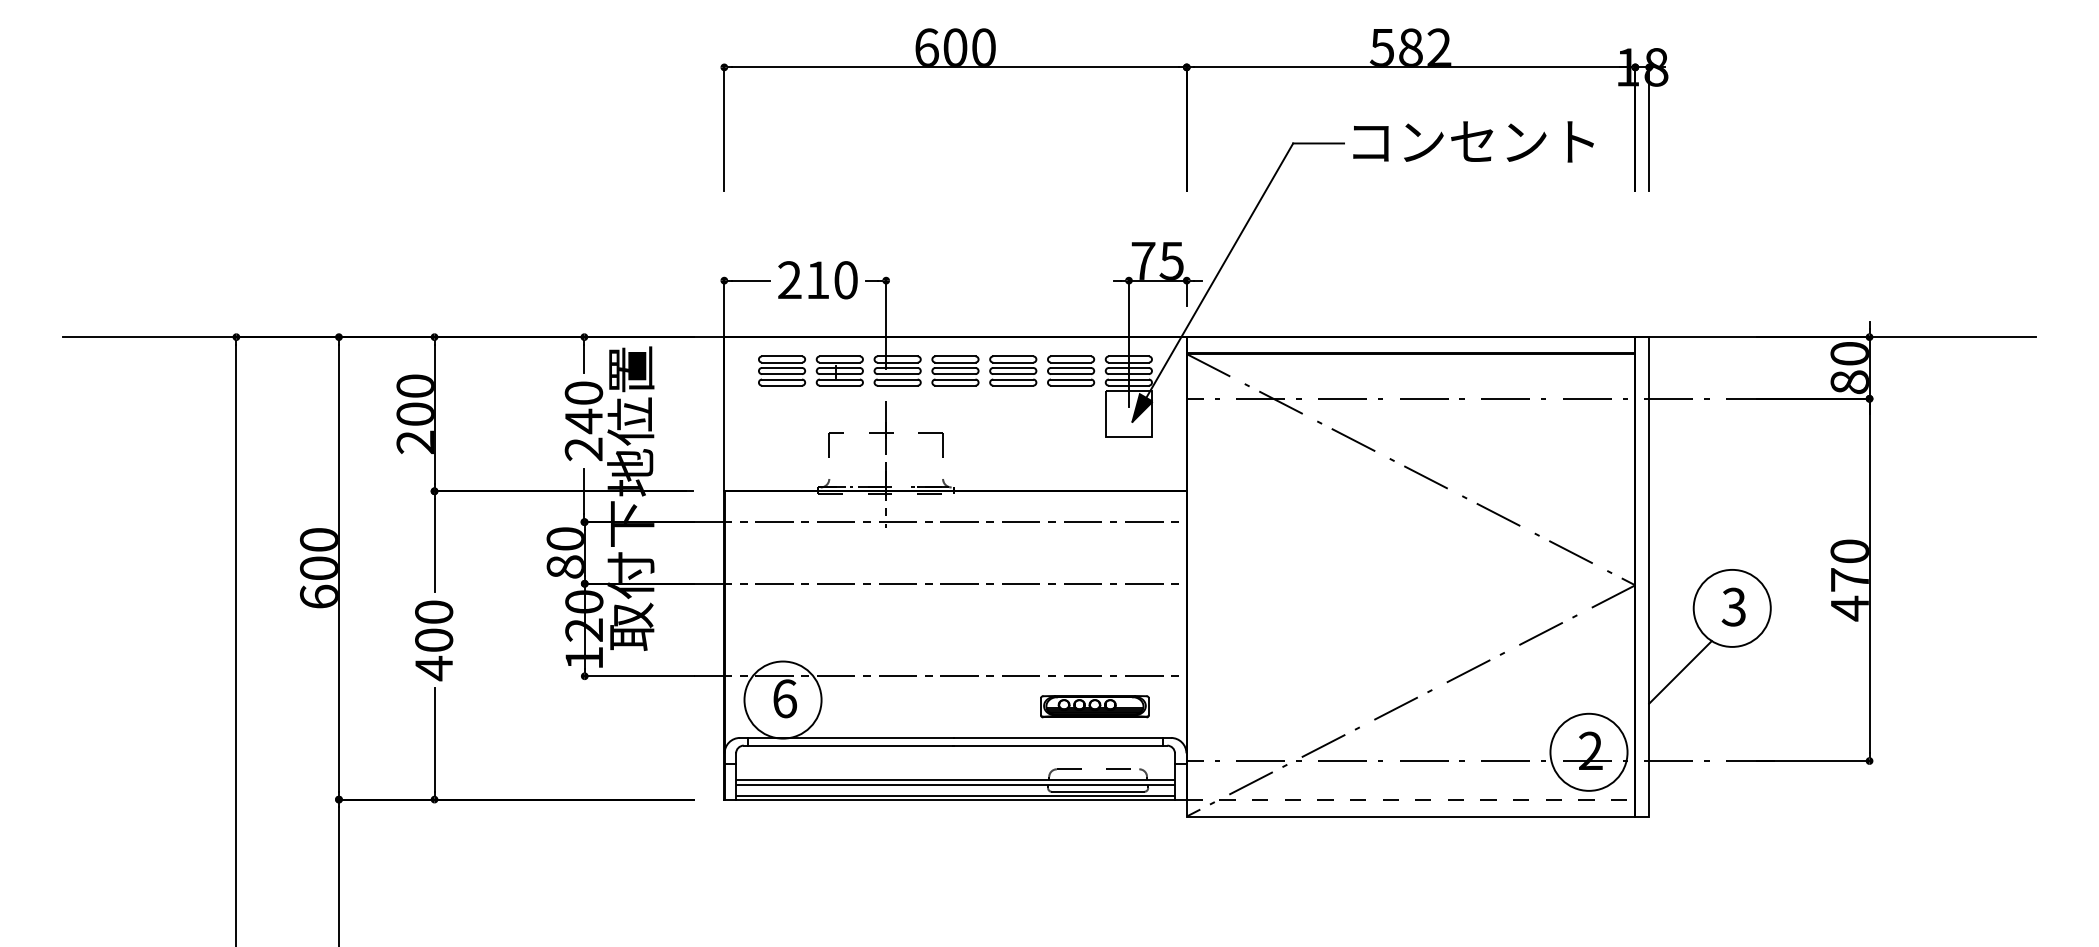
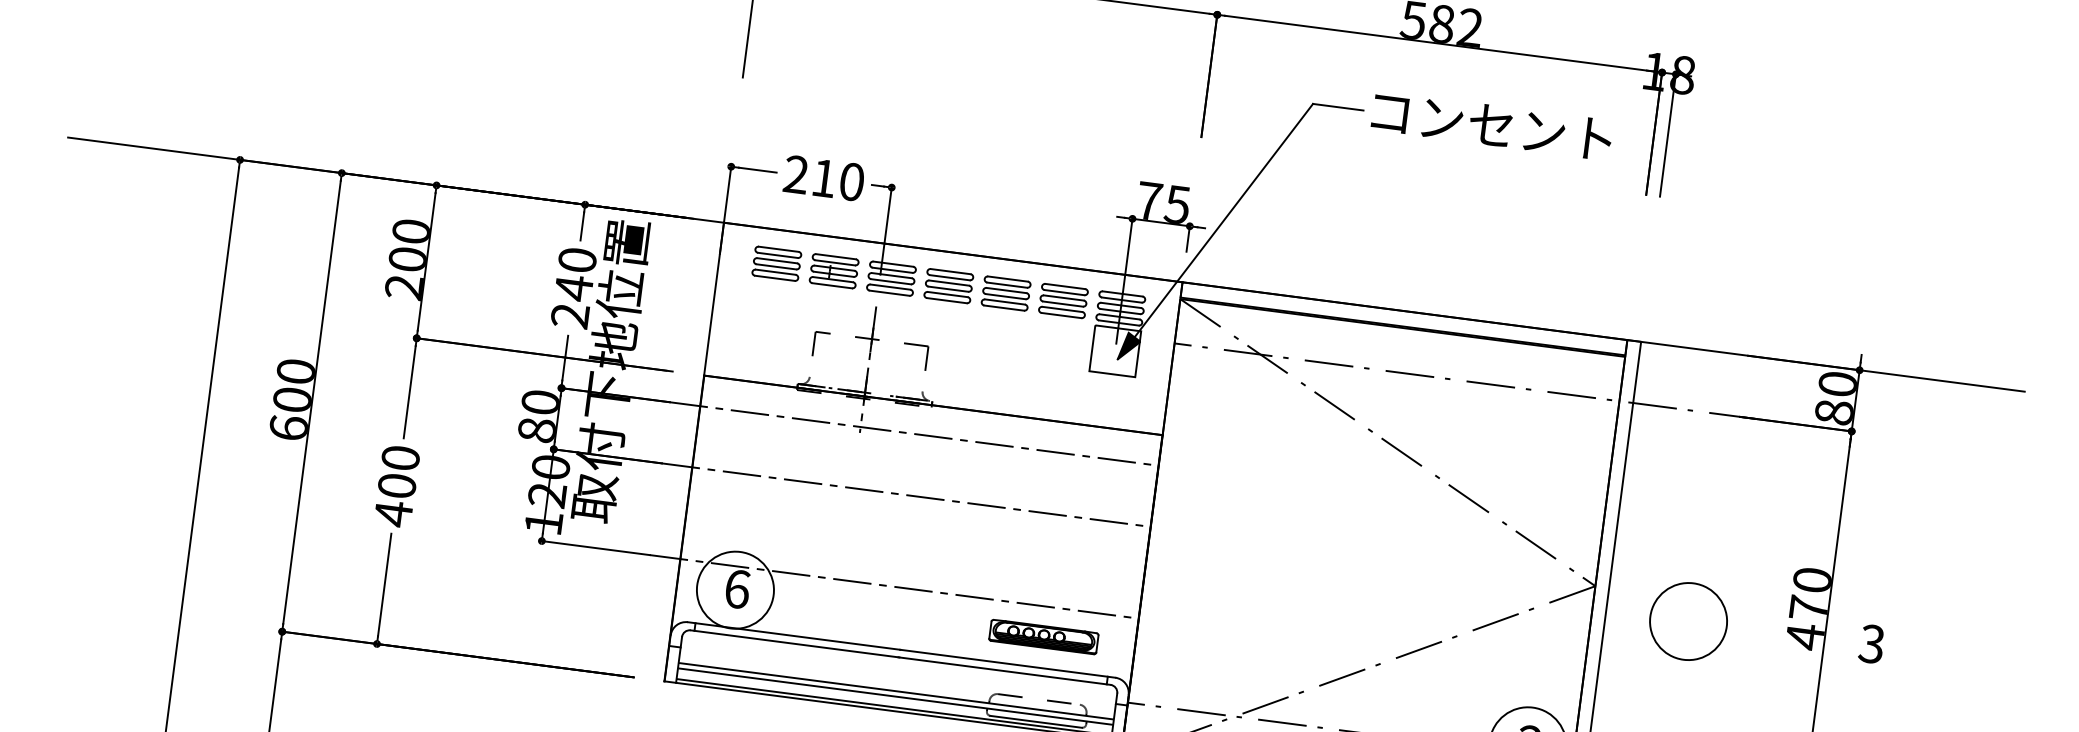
text: (1733, 606) -> (1871, 643), moved
line: (1680, 672) -> (1628, 678), removed

